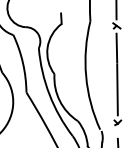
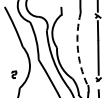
arc: (85, 76) -> (77, 49), solid -> dashed

